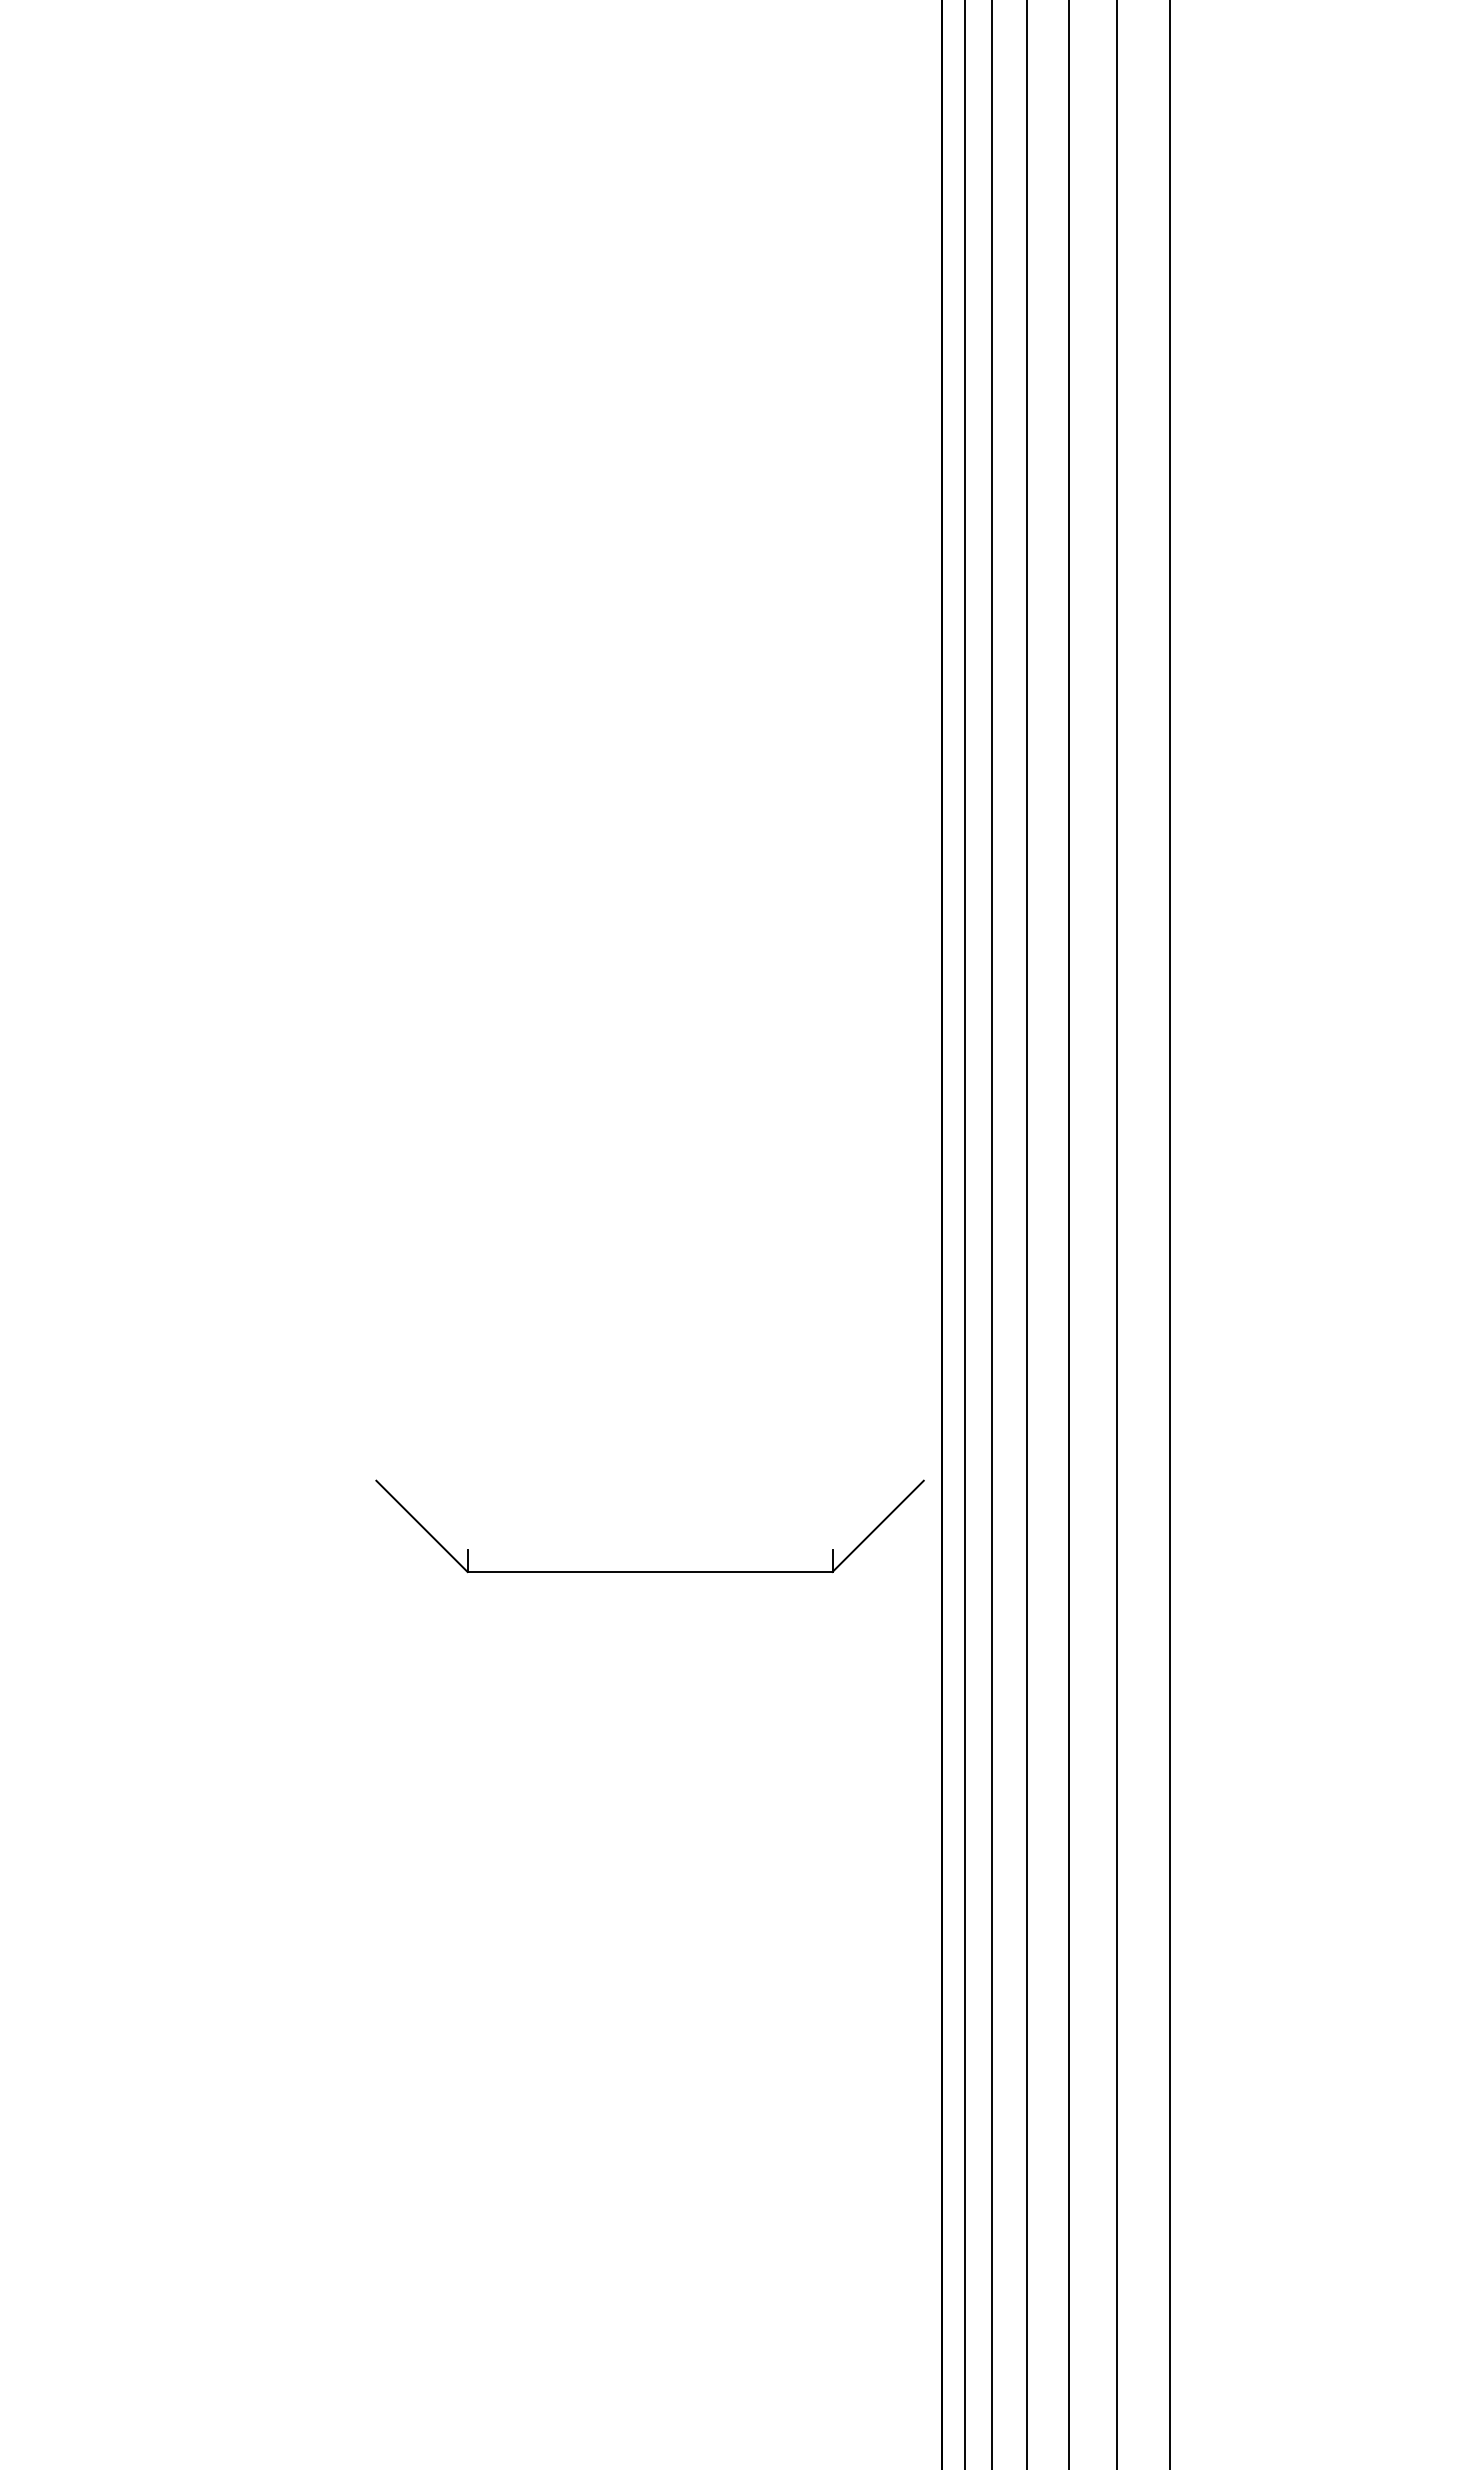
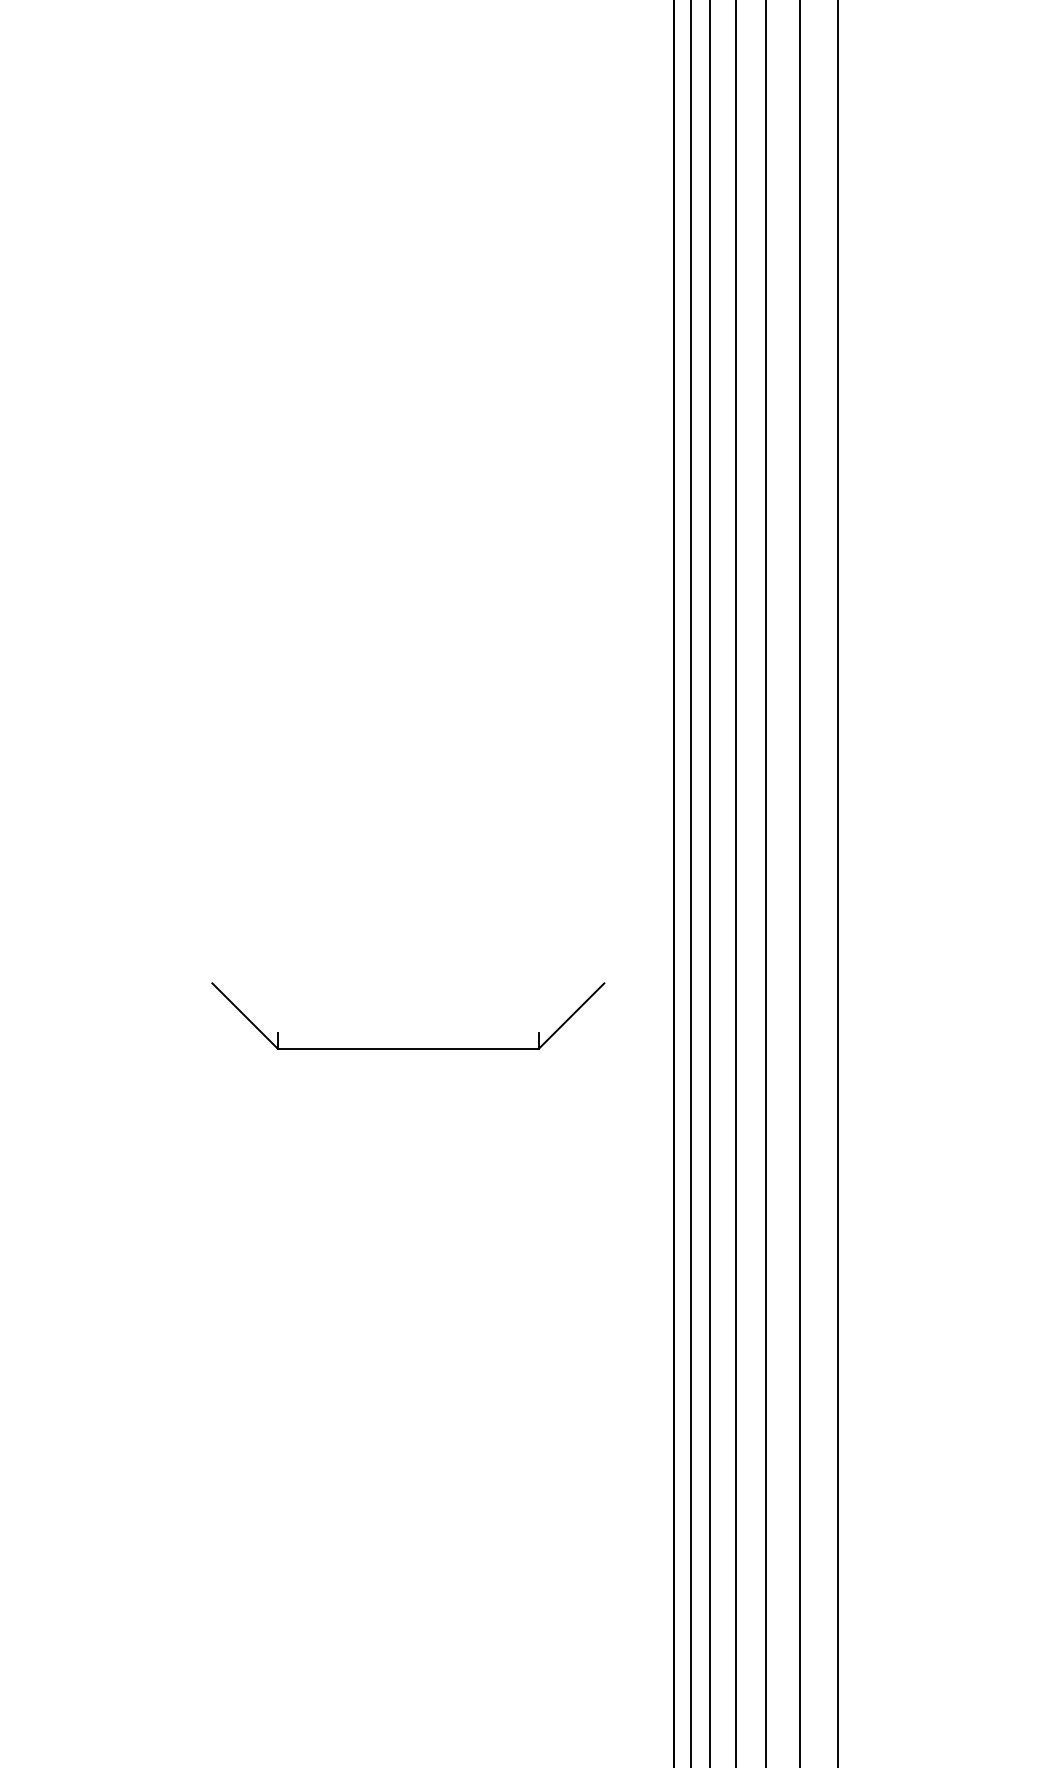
part: (649, 1571) -> (407, 1048), moved

